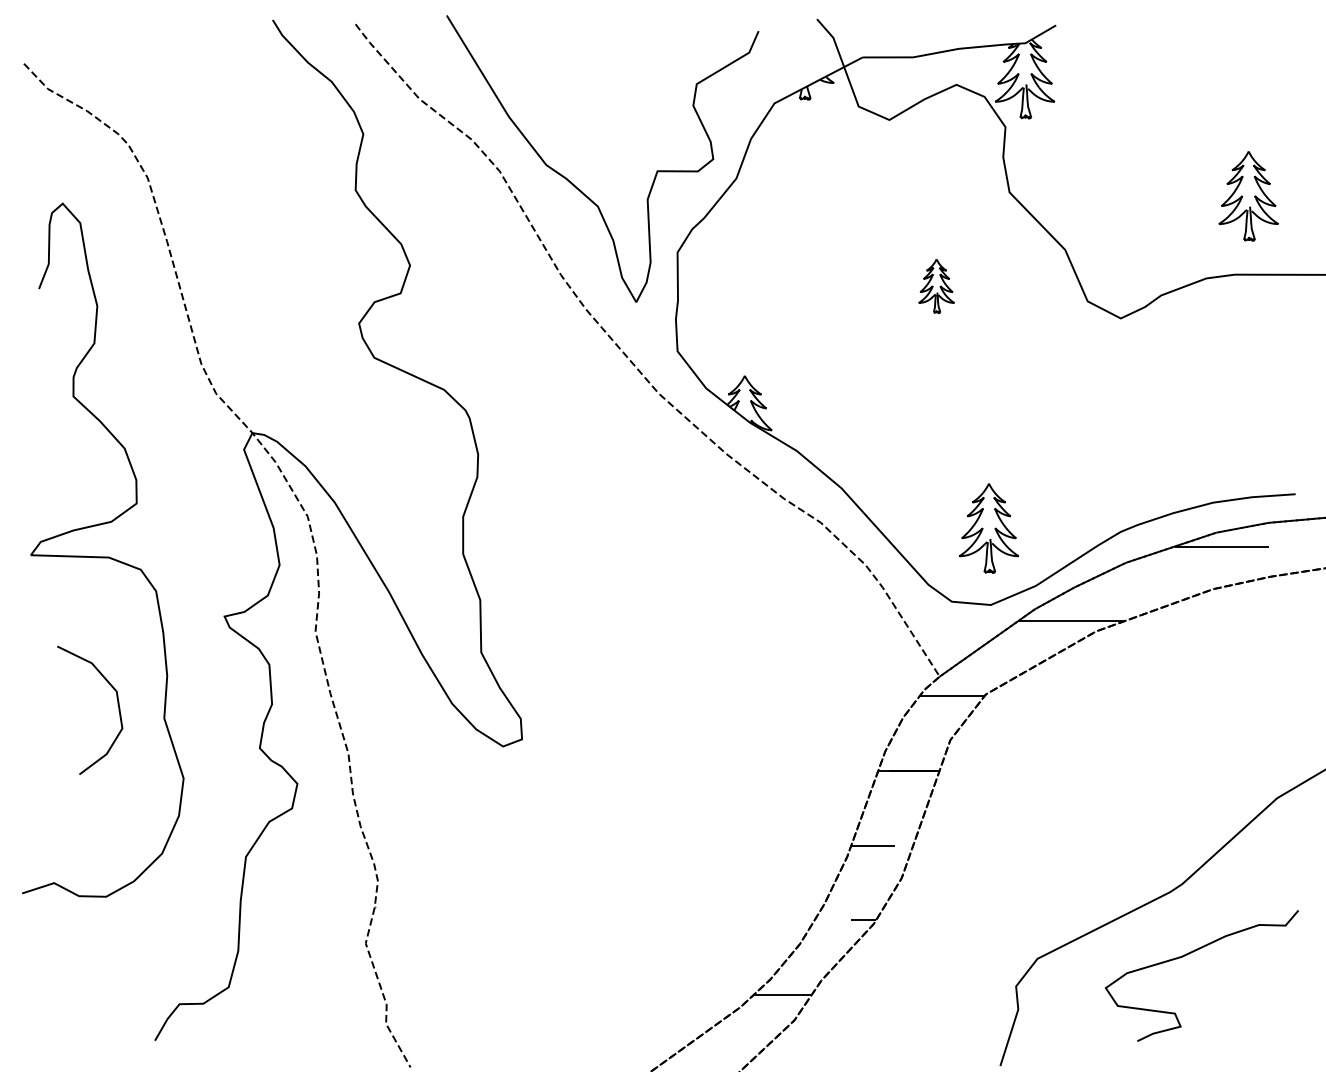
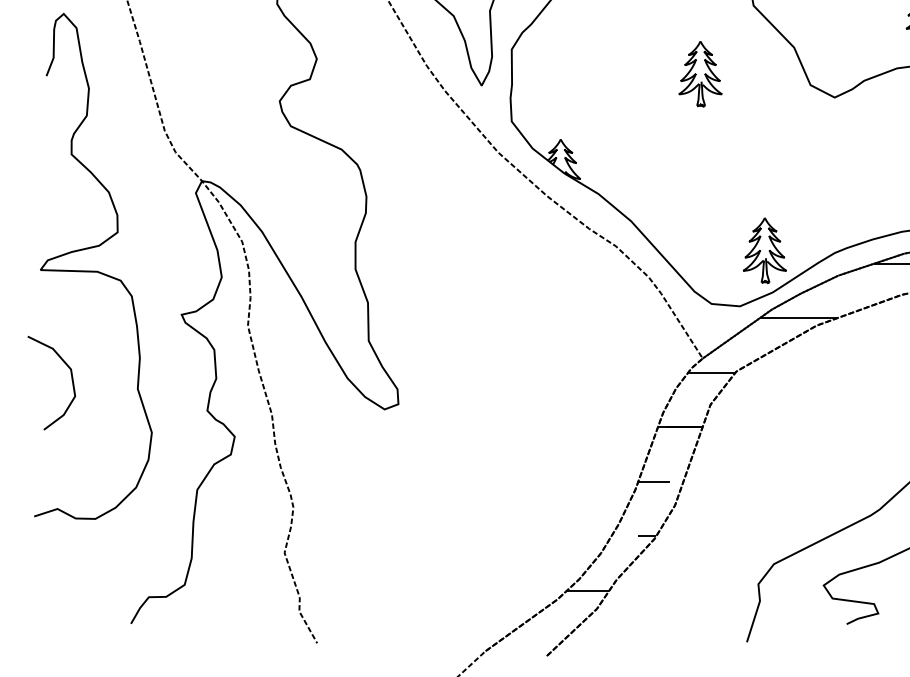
part: (936, 286) -> (700, 74), size x1.67
part: (989, 528) -> (765, 250), moved
curve: (117, 704) -> (71, 378), moved

